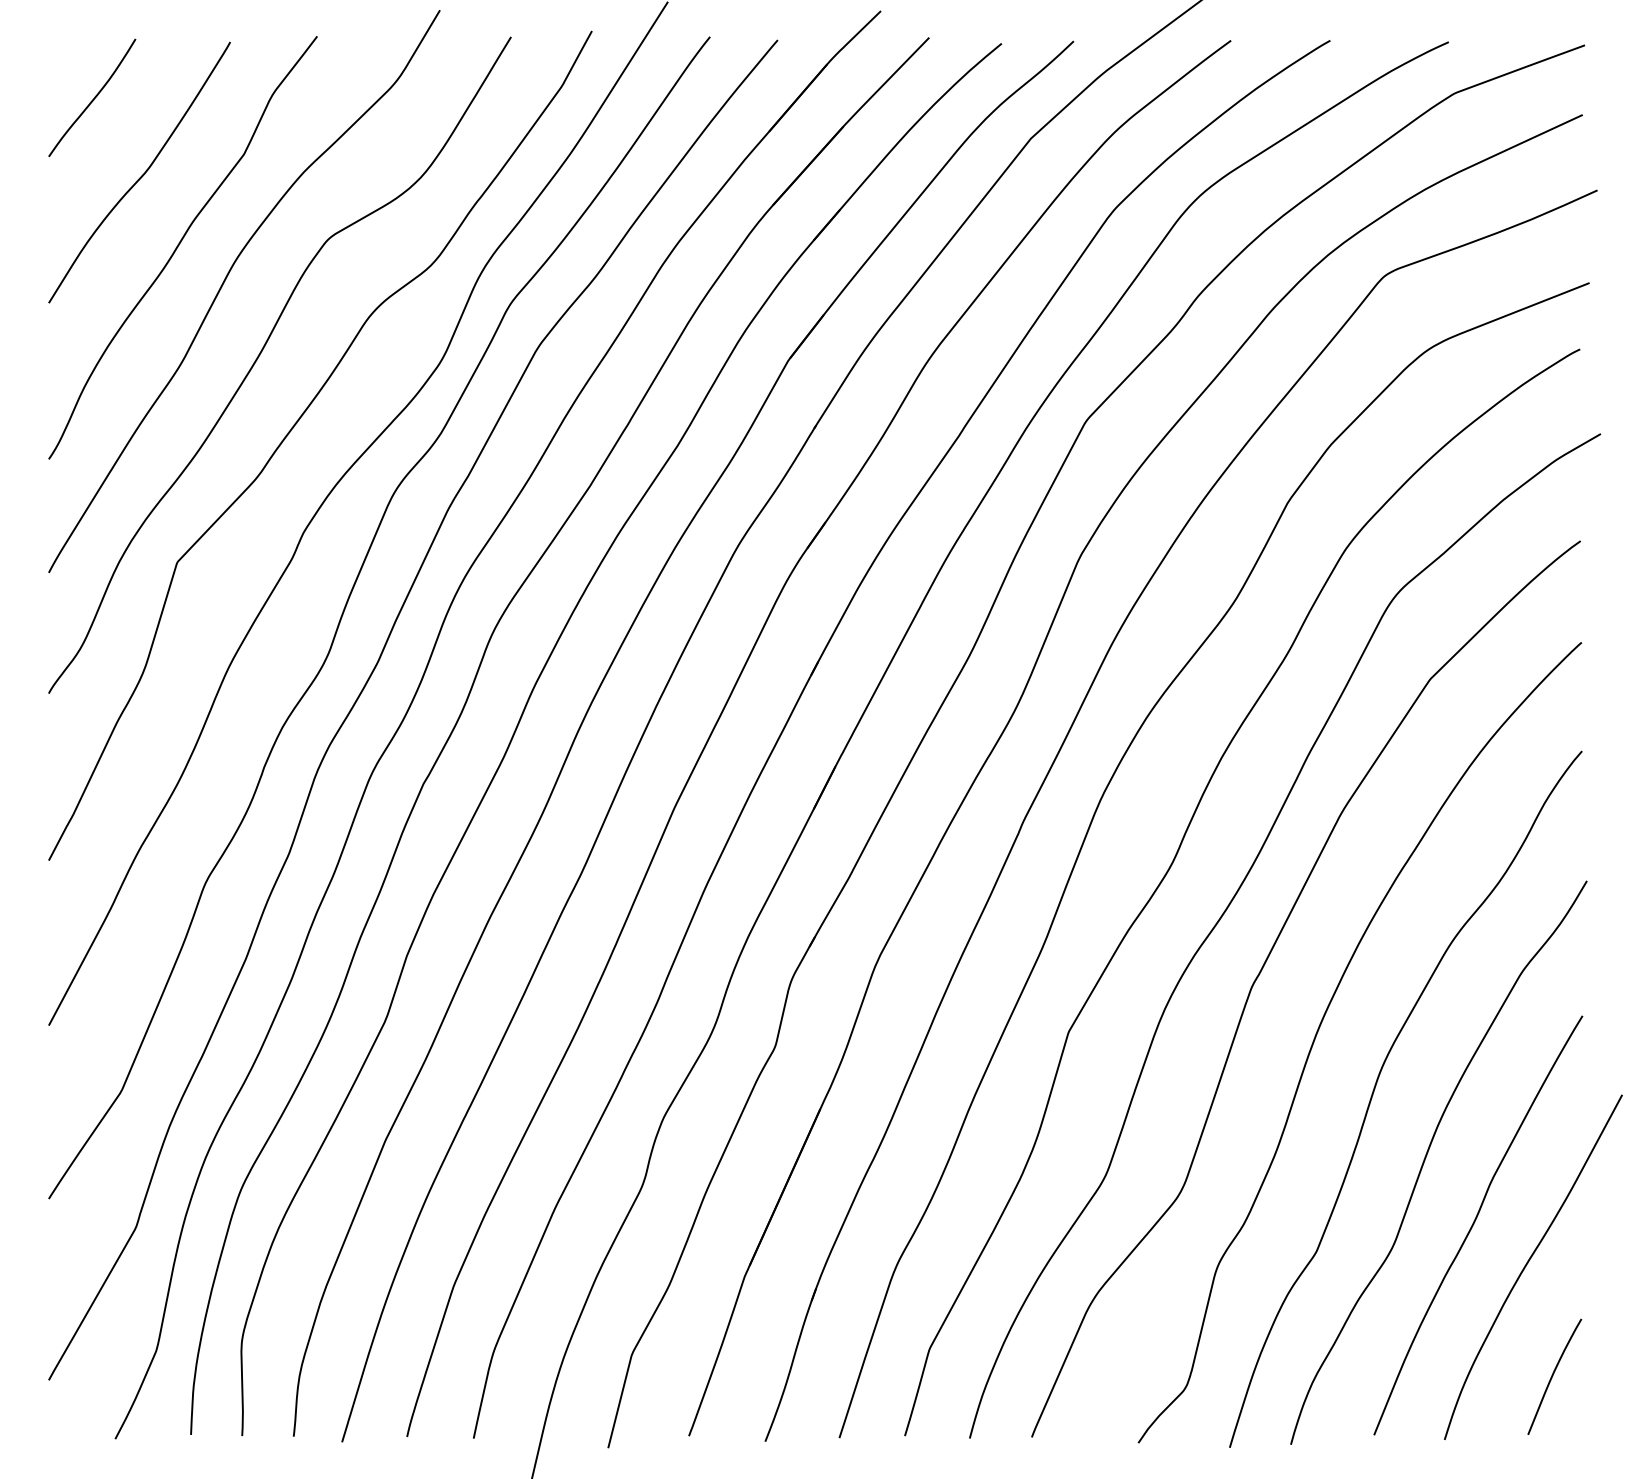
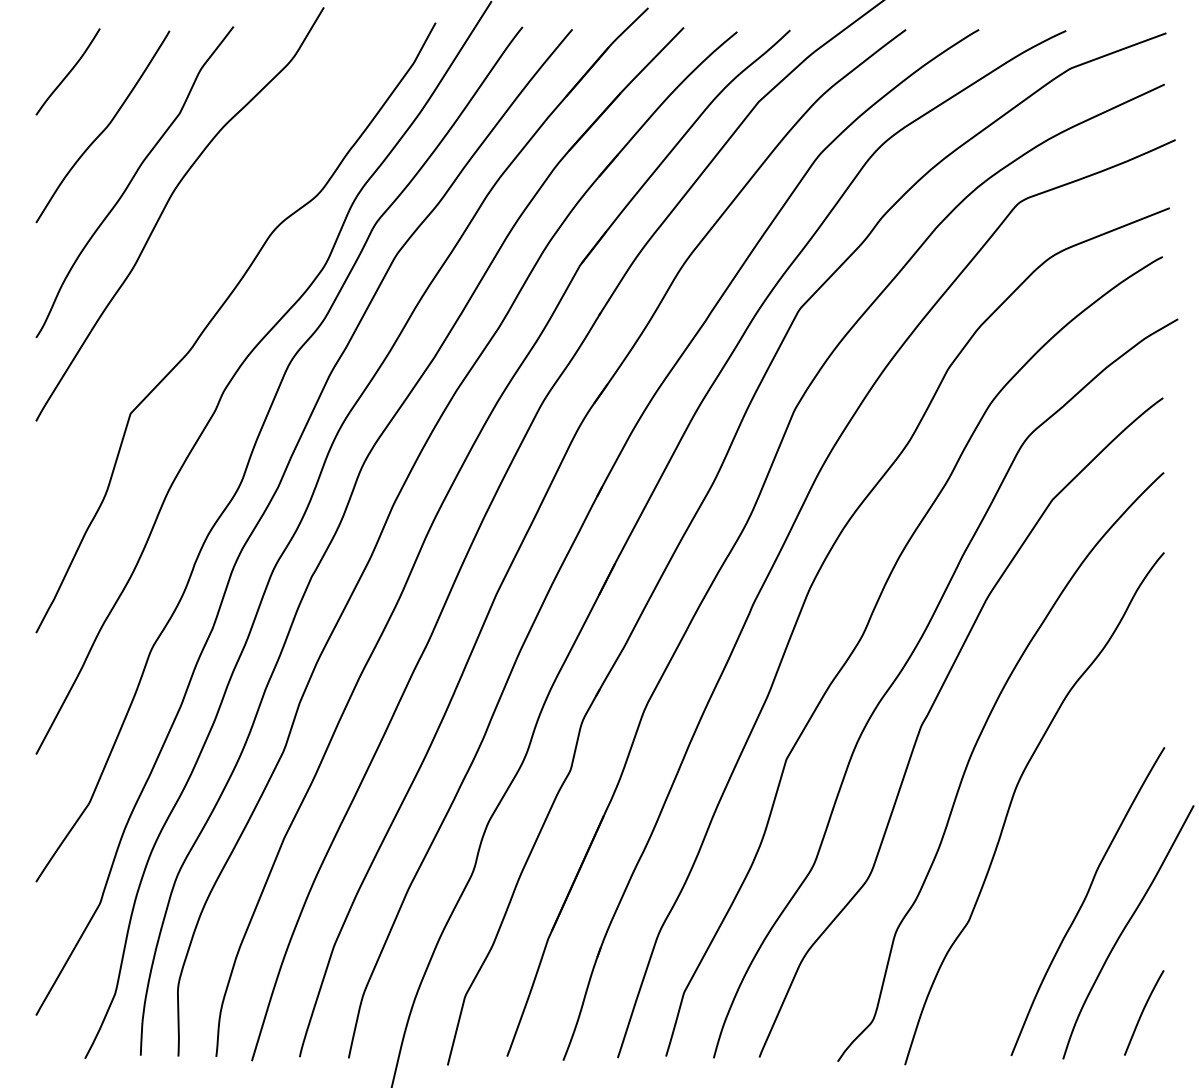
curve: (260, 355) -> (191, 261), removed
curve: (1426, 1158) -> (1049, 852), removed

